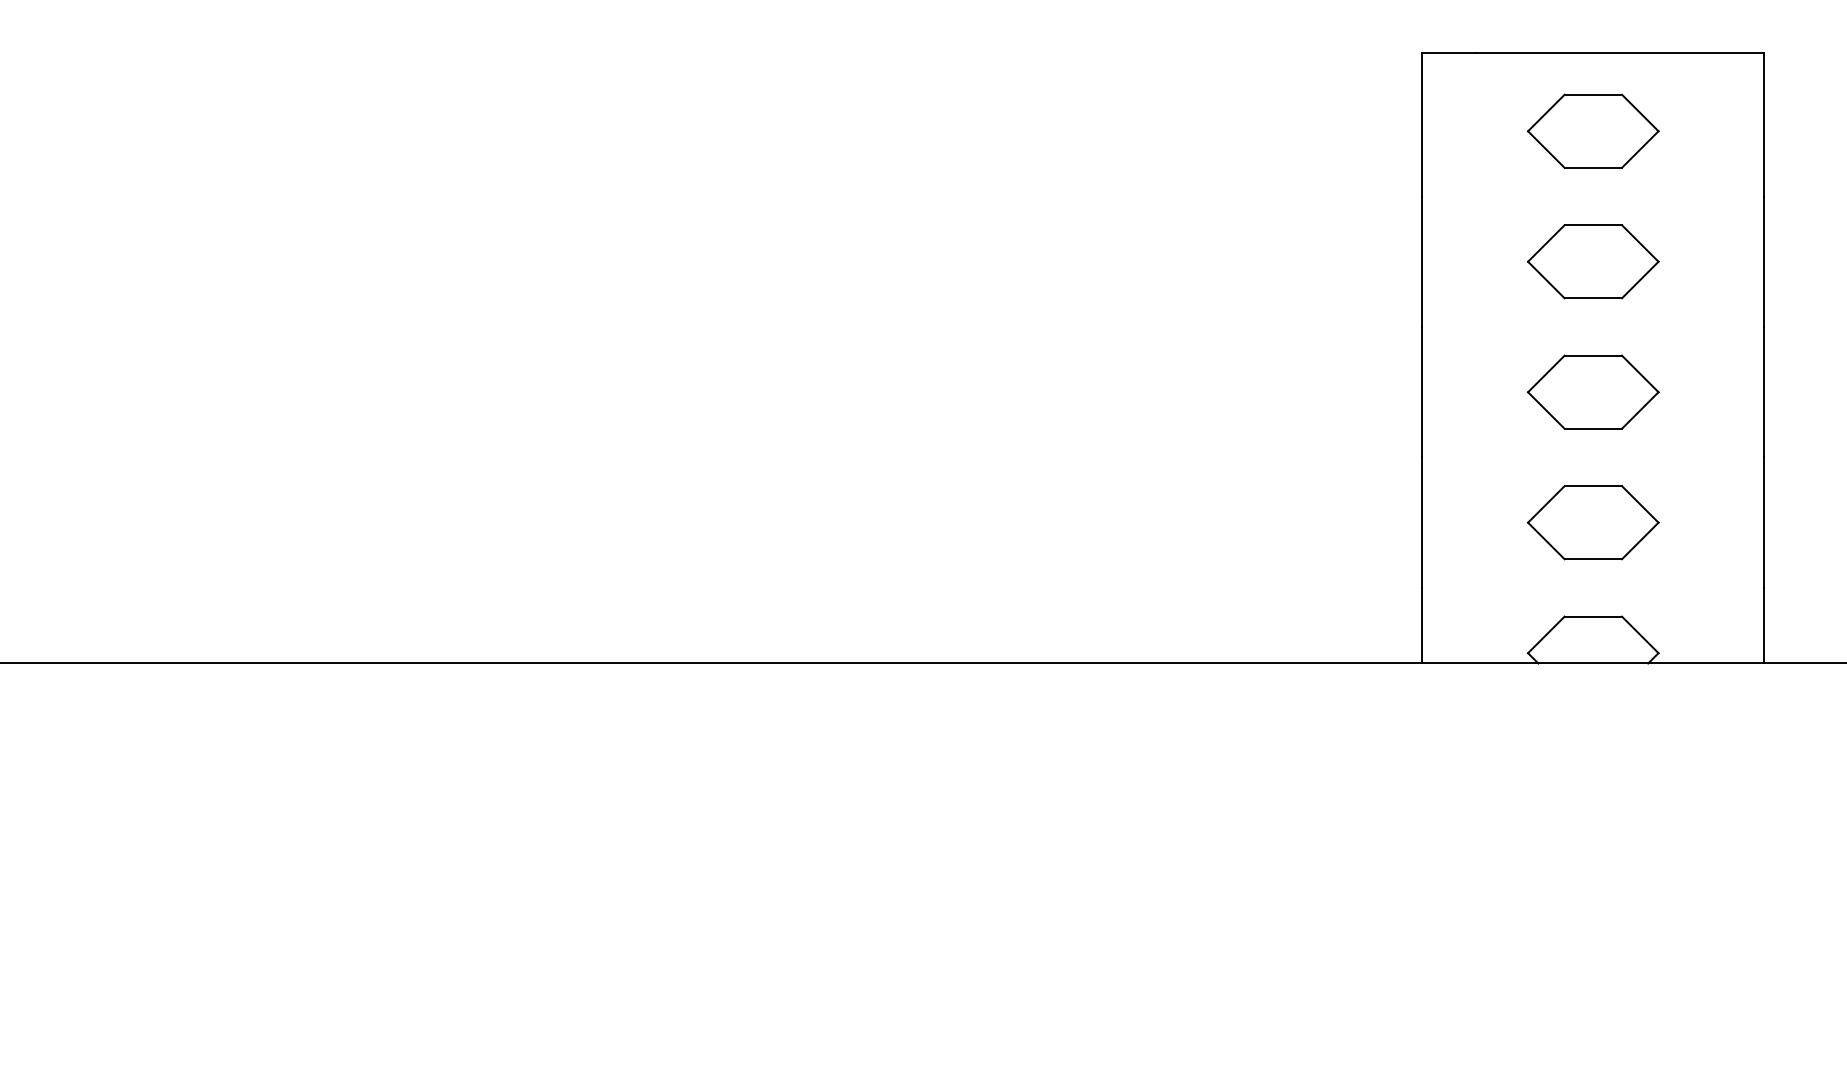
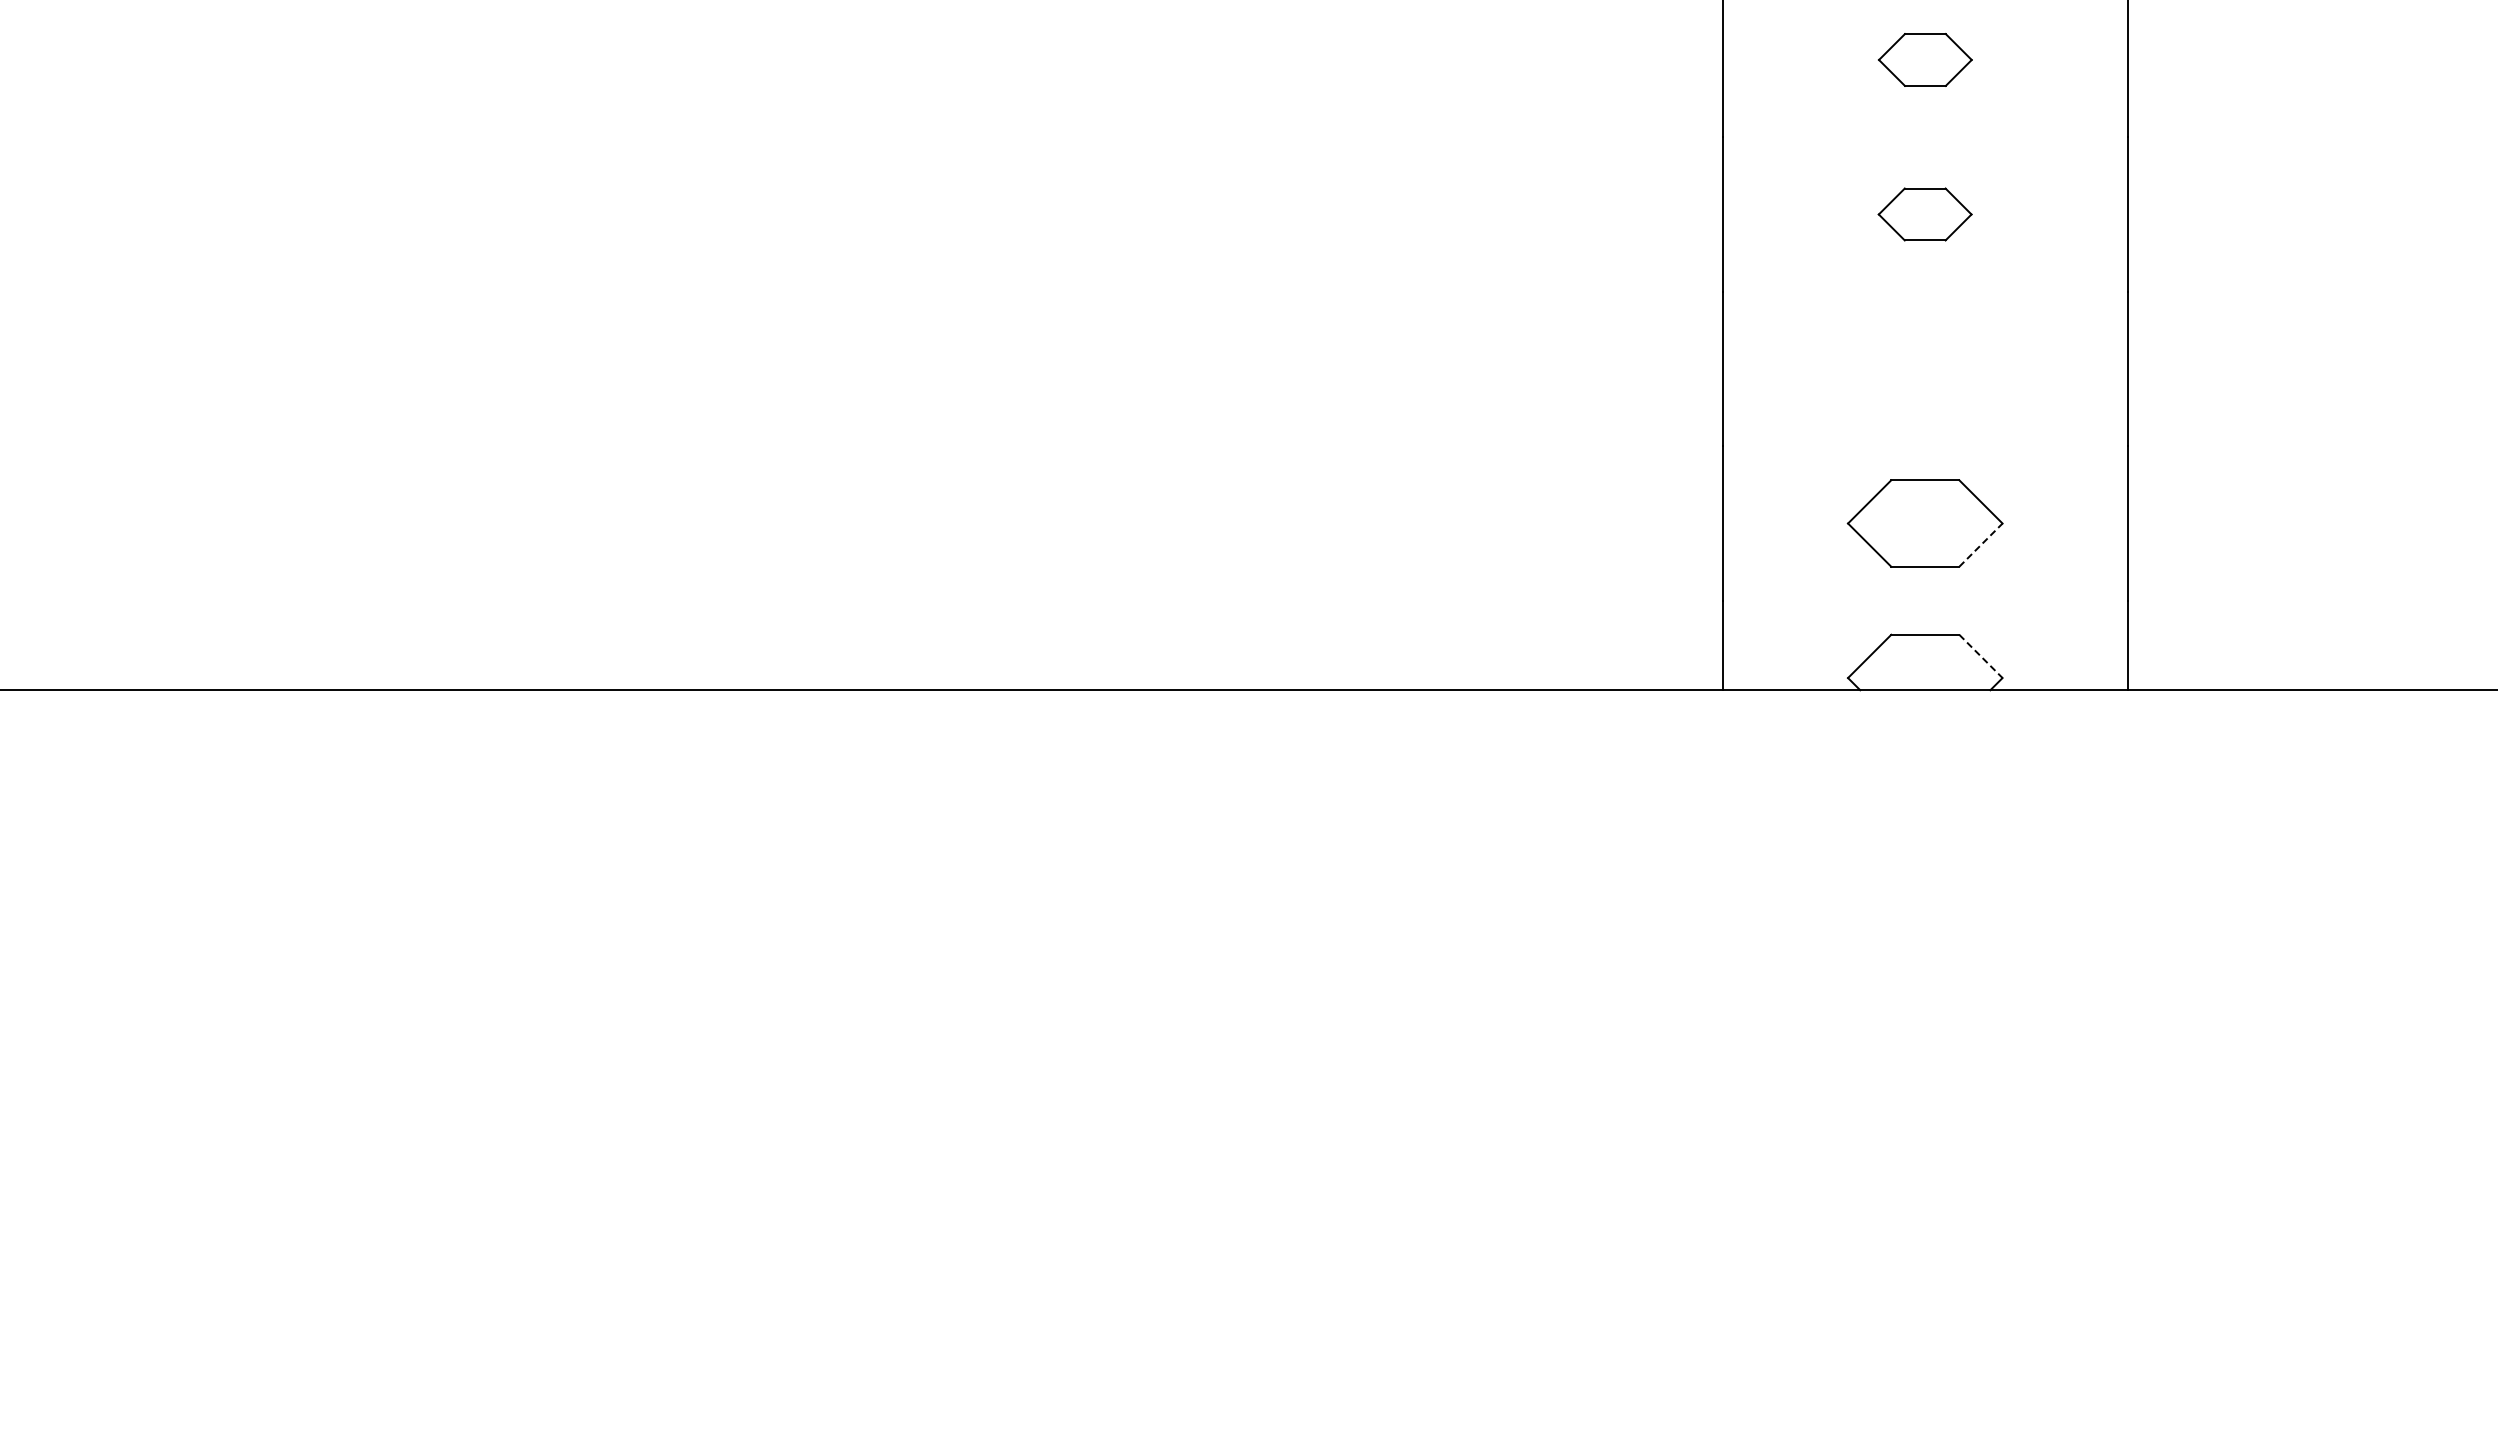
part: (1593, 130) -> (1925, 59), size x0.6
part: (1592, 261) -> (1924, 214), size x0.6
part: (1593, 391) -> (1925, 368), removed
line: (1639, 541) -> (1980, 545), solid -> dashed
line: (1639, 634) -> (1980, 656), solid -> dashed

